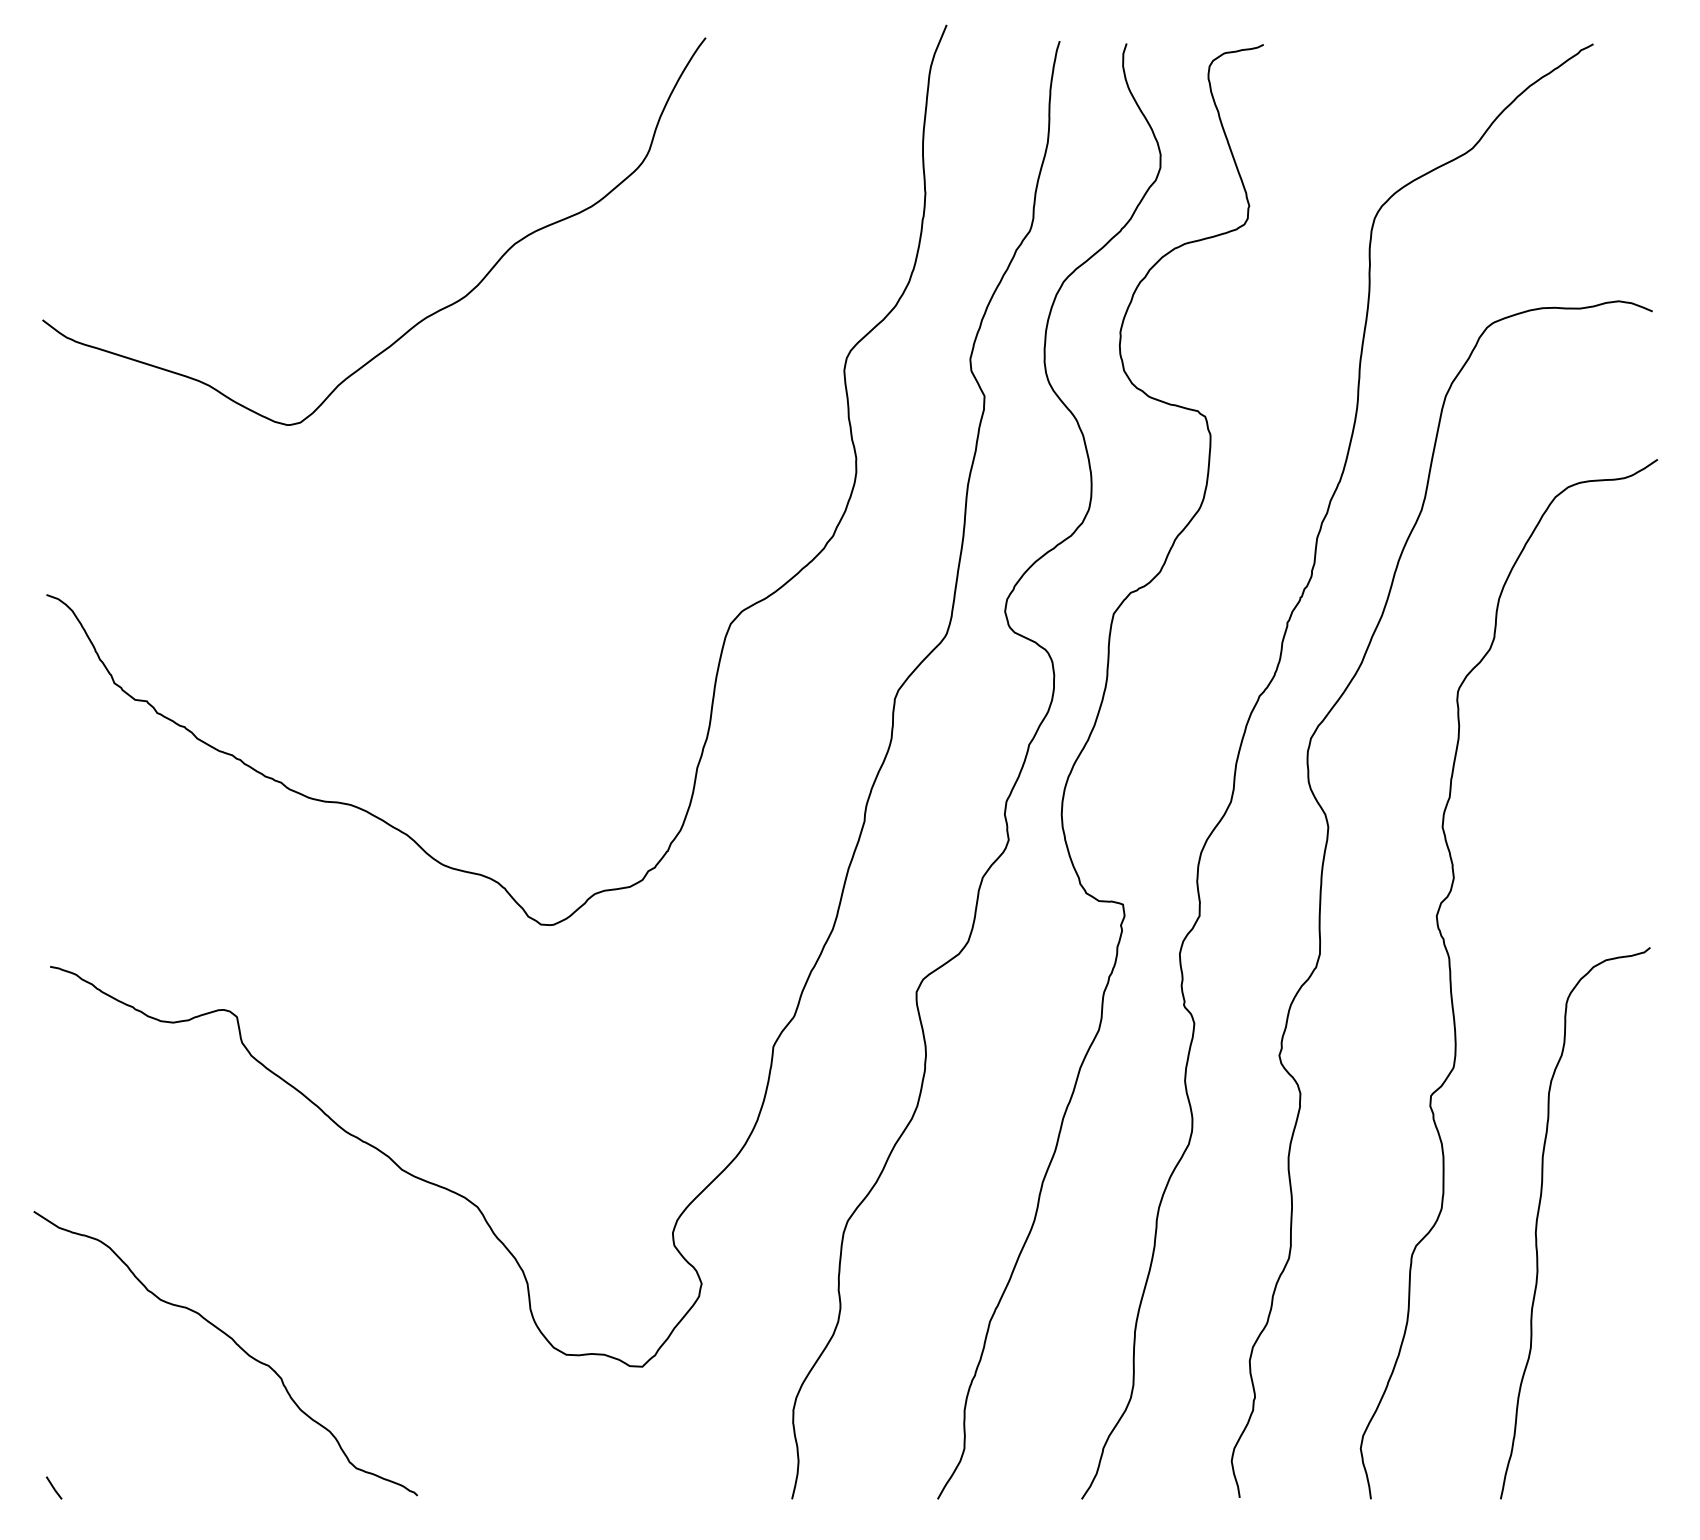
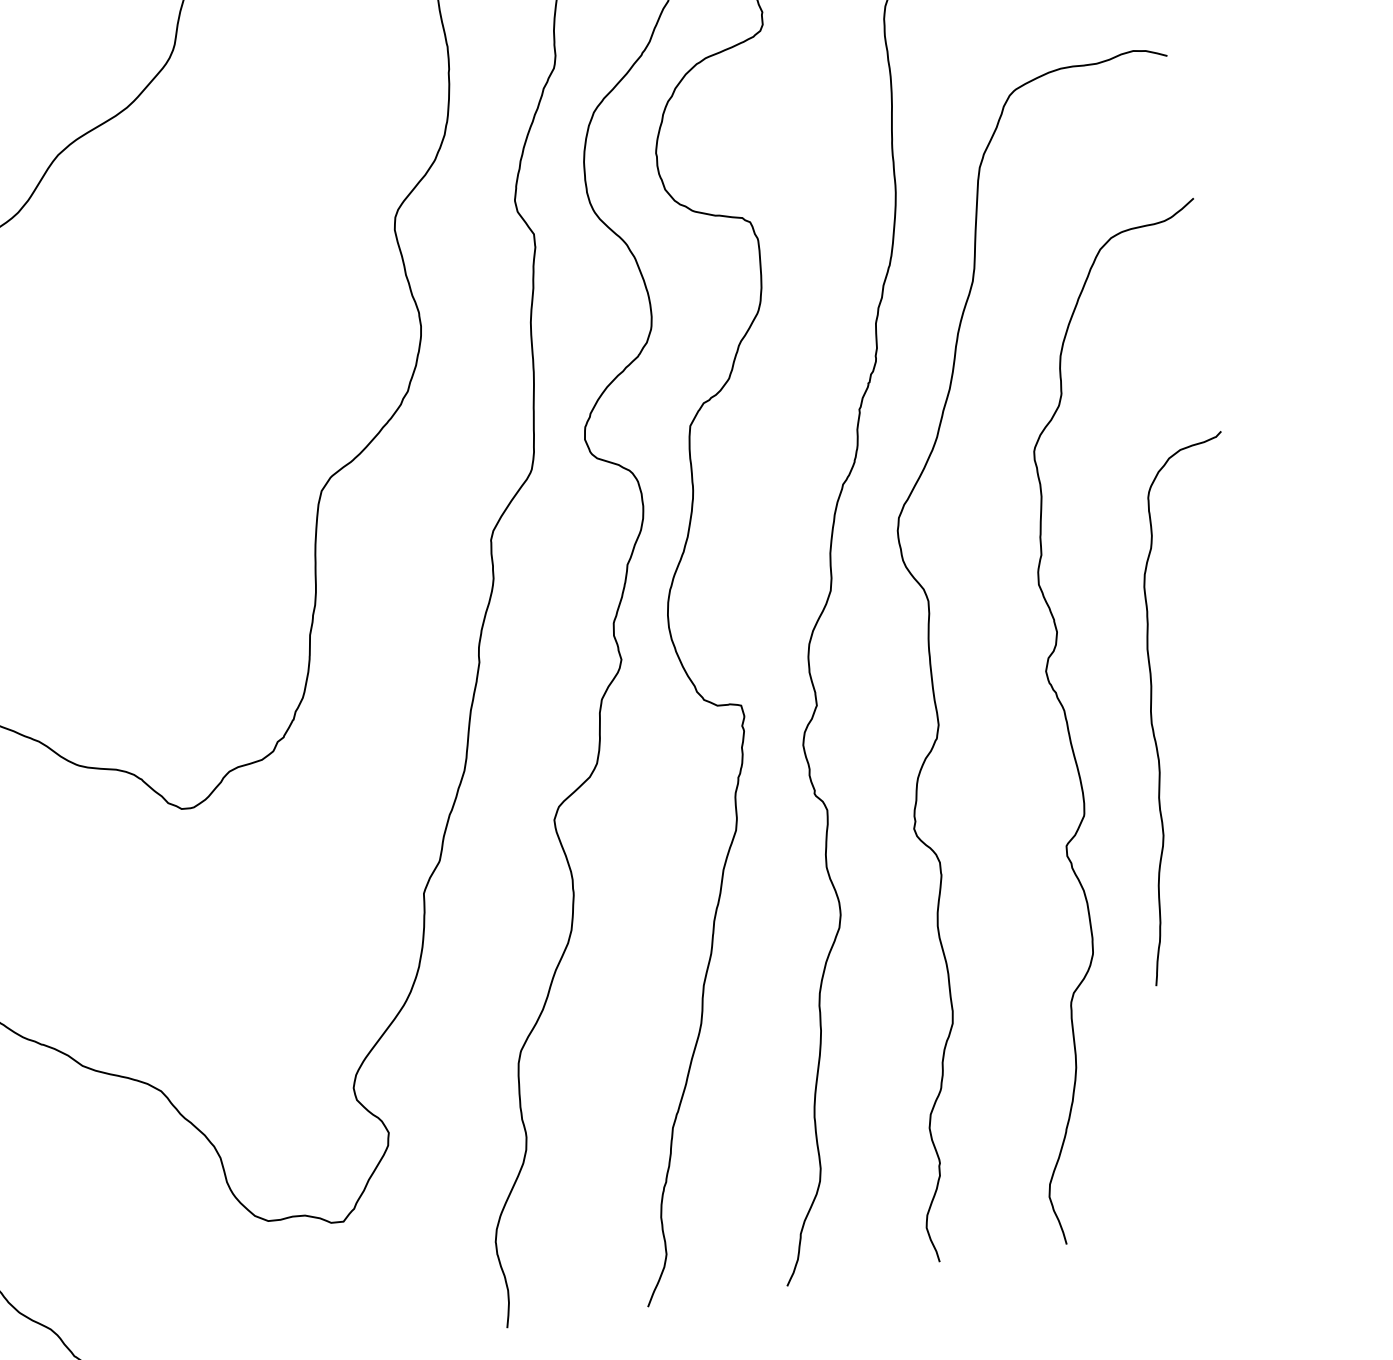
curve: (1538, 1218) -> (1152, 709), moved

